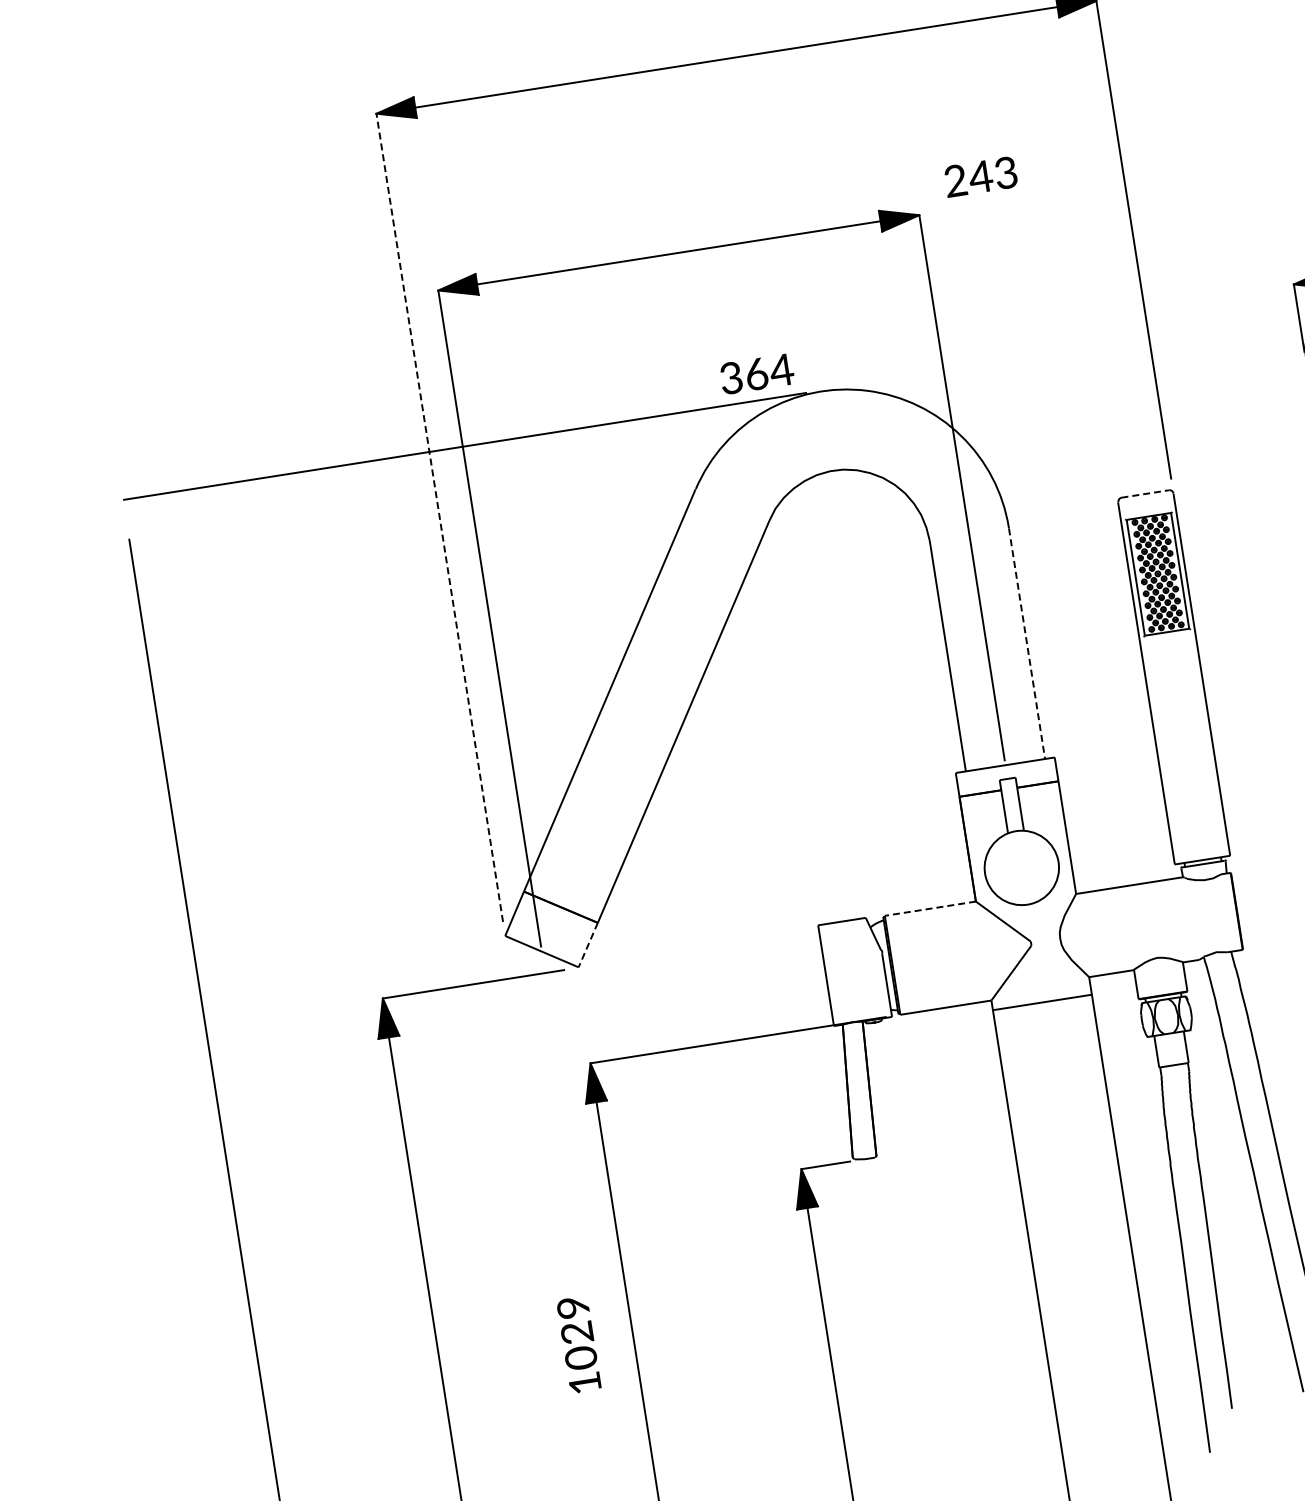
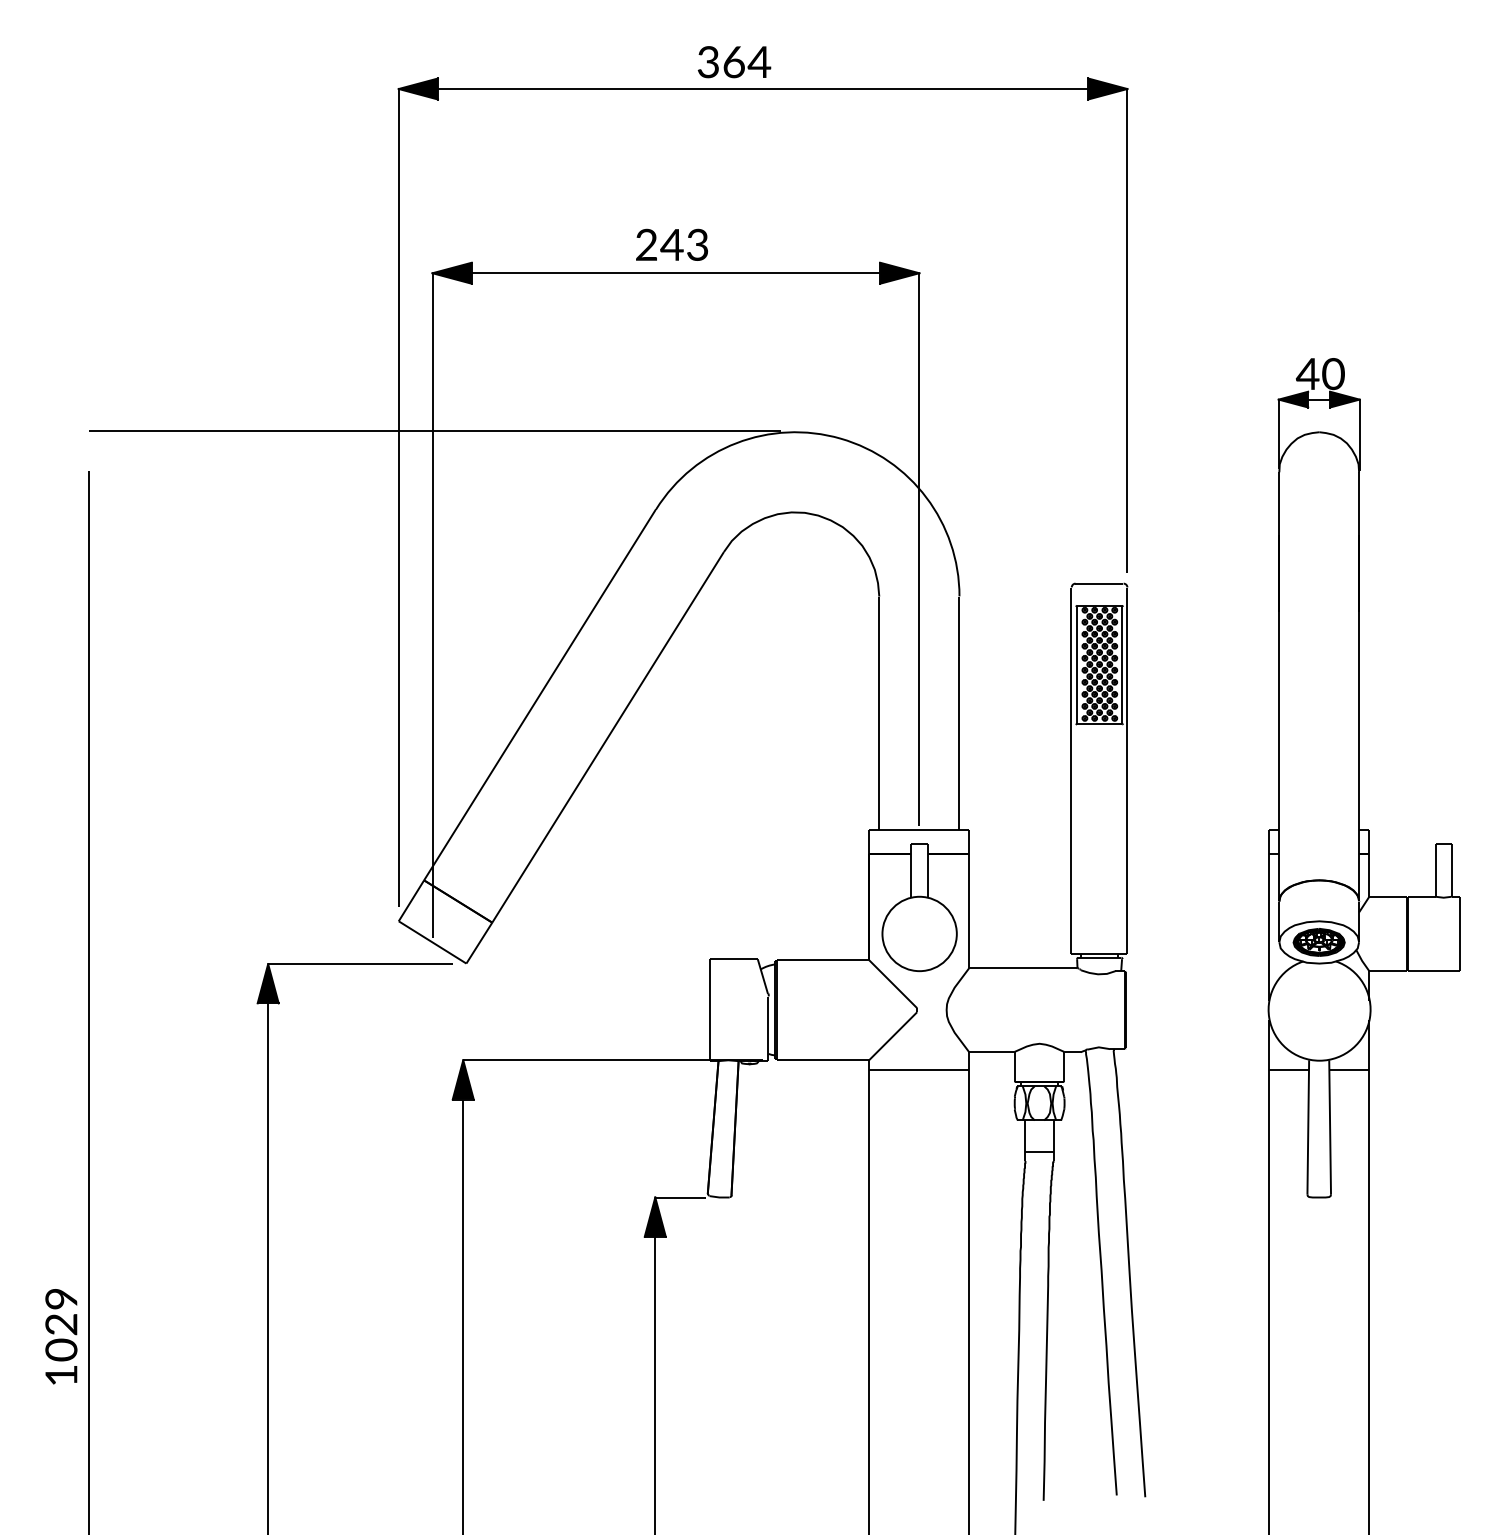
text: (980, 176) -> (671, 244), moved
text: (757, 374) -> (734, 62), moved
line: (1145, 493) -> (1099, 583), dashed -> solid
line: (439, 517) -> (398, 497), dashed -> solid
line: (1027, 643) -> (959, 713), dashed -> solid
line: (929, 909) -> (822, 960), dashed -> solid
line: (588, 945) -> (479, 943), dashed -> solid
text: (579, 1344) -> (61, 1336), moved

